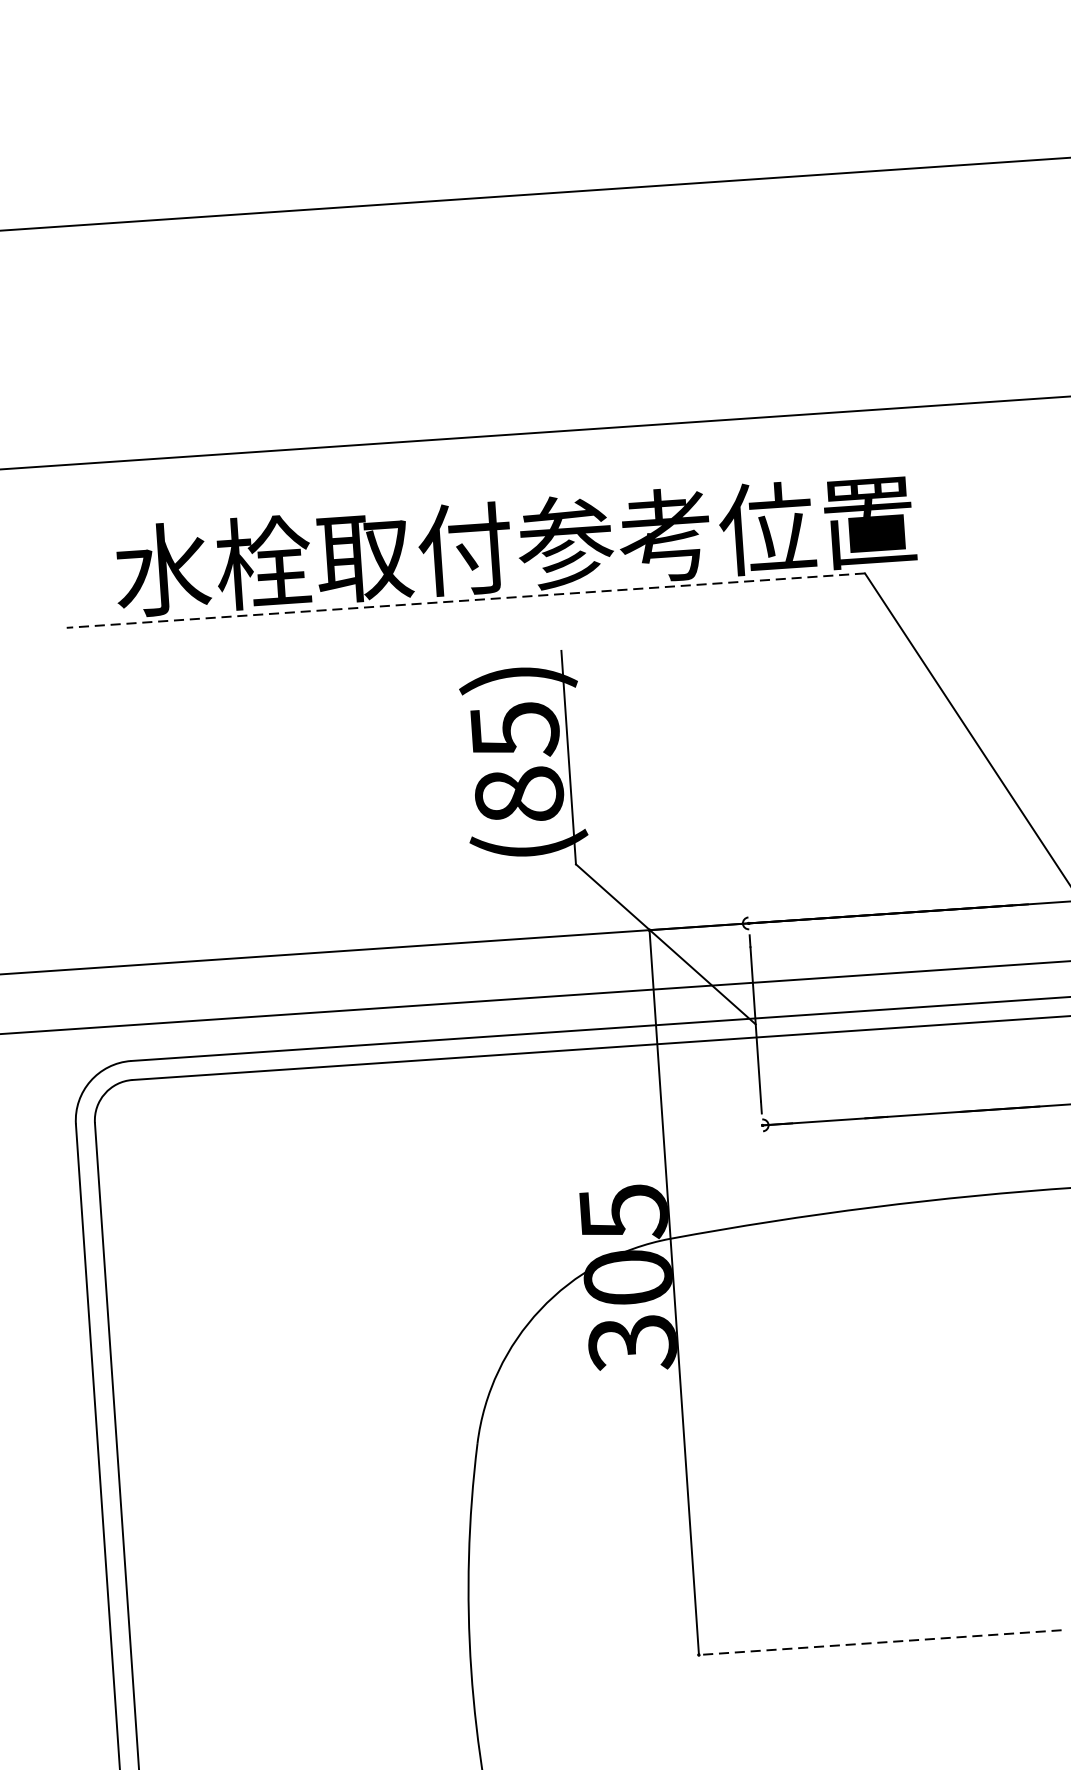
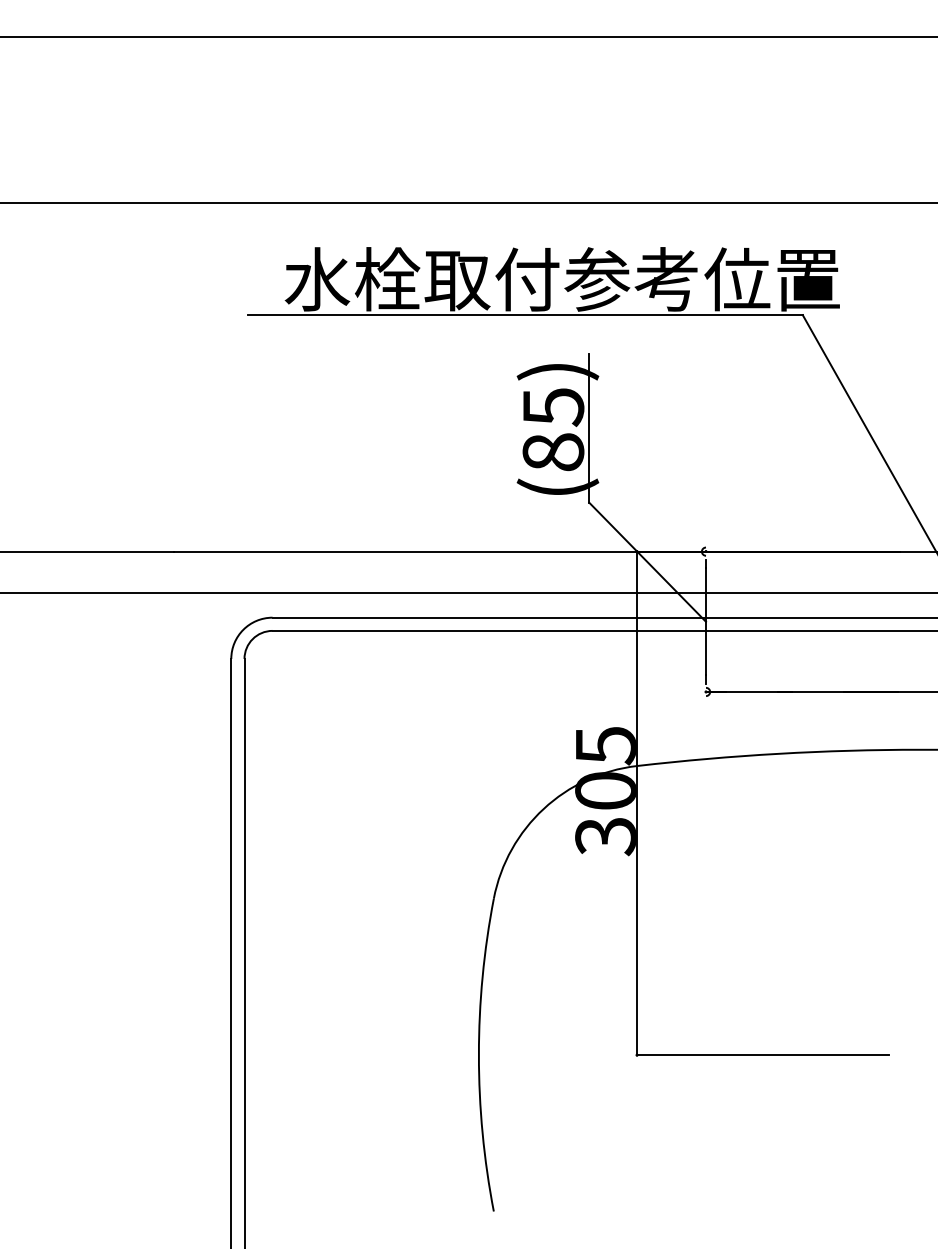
line: (465, 601) -> (525, 315), dashed -> solid
line: (879, 1643) -> (762, 1055), dashed -> solid

